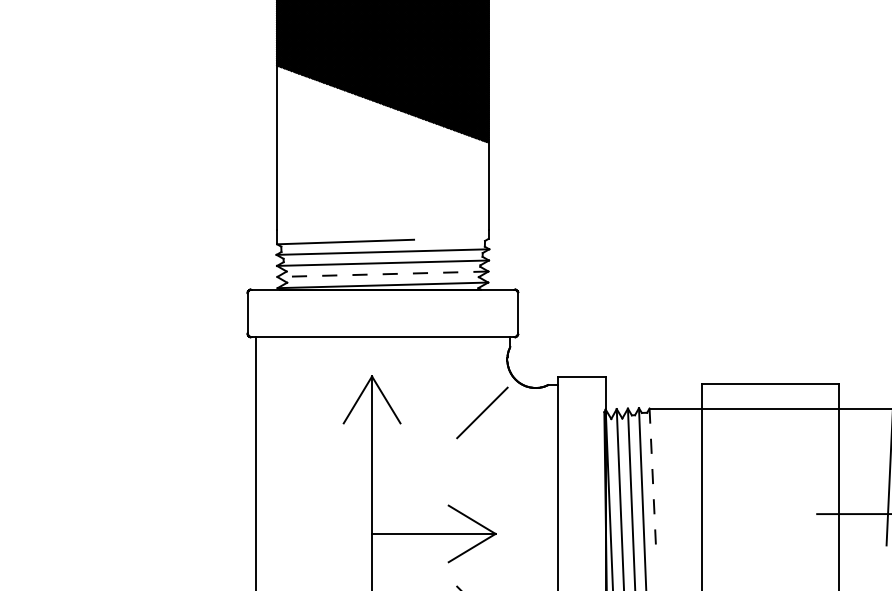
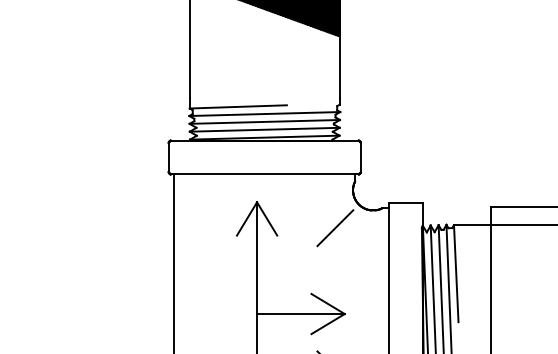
line: (382, 274) -> (264, 129), dashed -> solid
line: (652, 476) -> (456, 273), dashed -> solid

